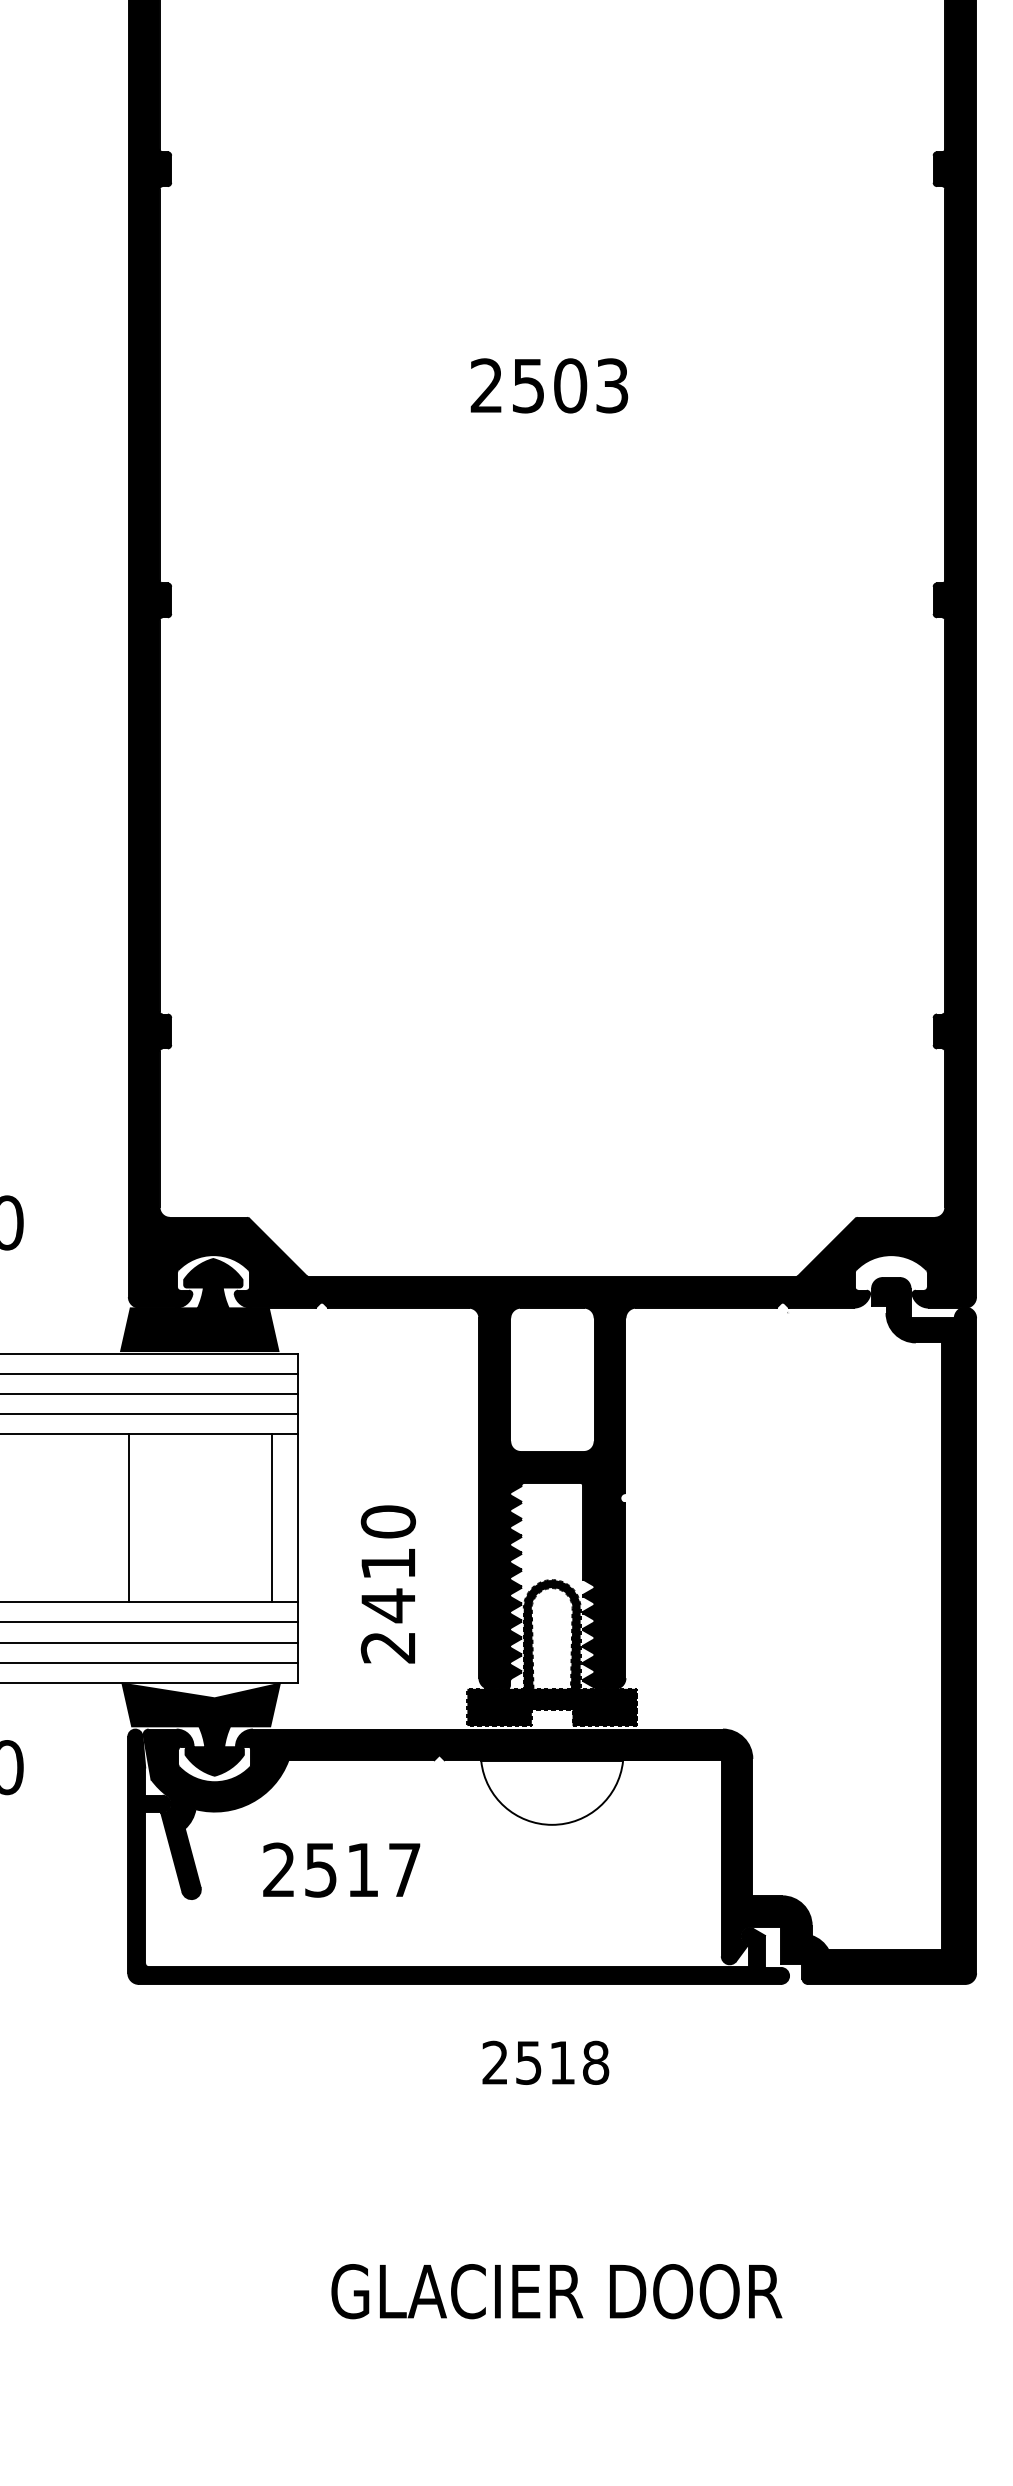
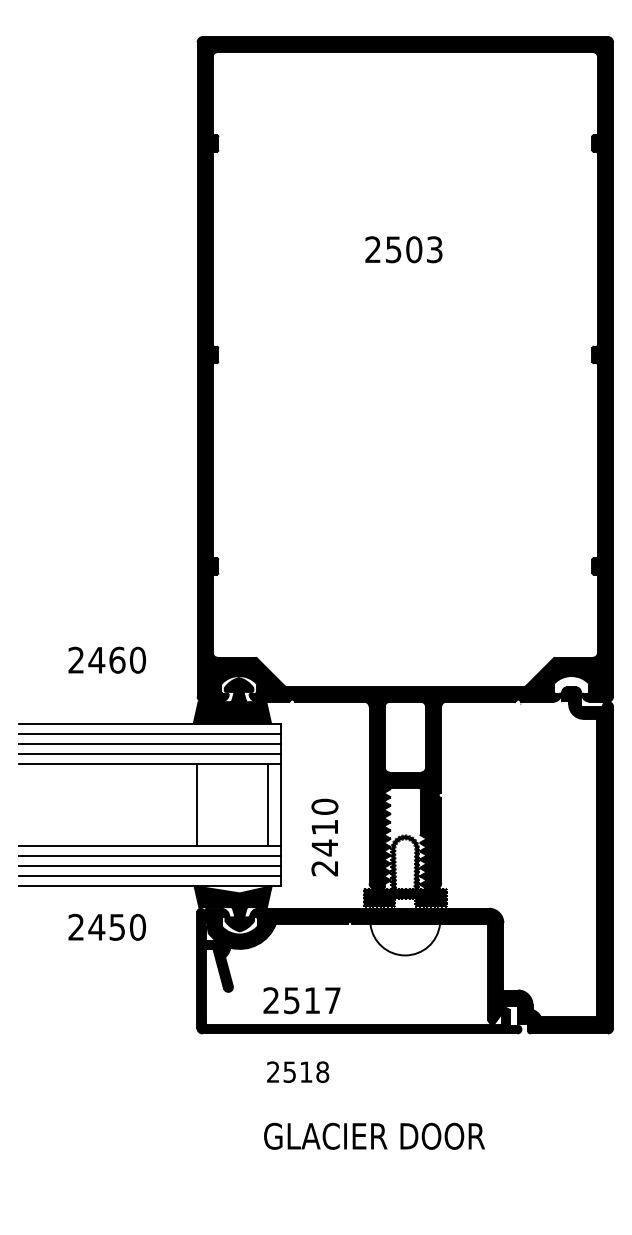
text: (340, 1869) -> (301, 1000), moved
text: (546, 2061) -> (298, 1071), moved
text: (556, 2289) -> (374, 1135), moved

